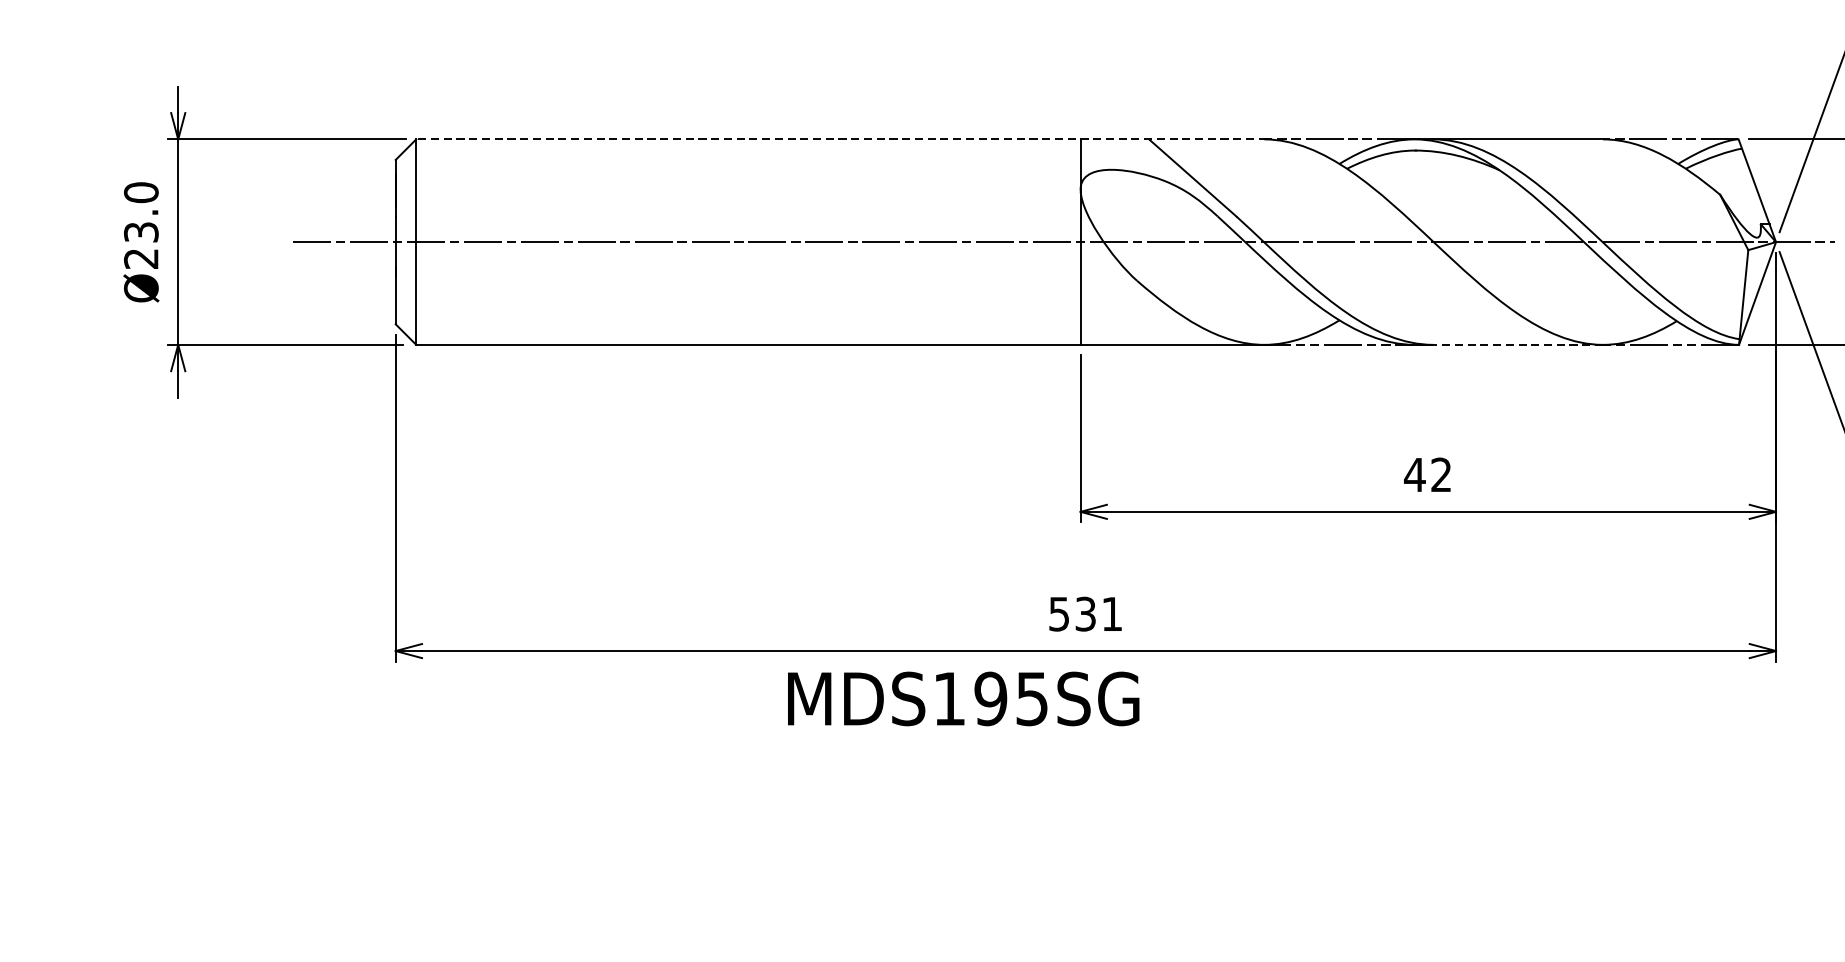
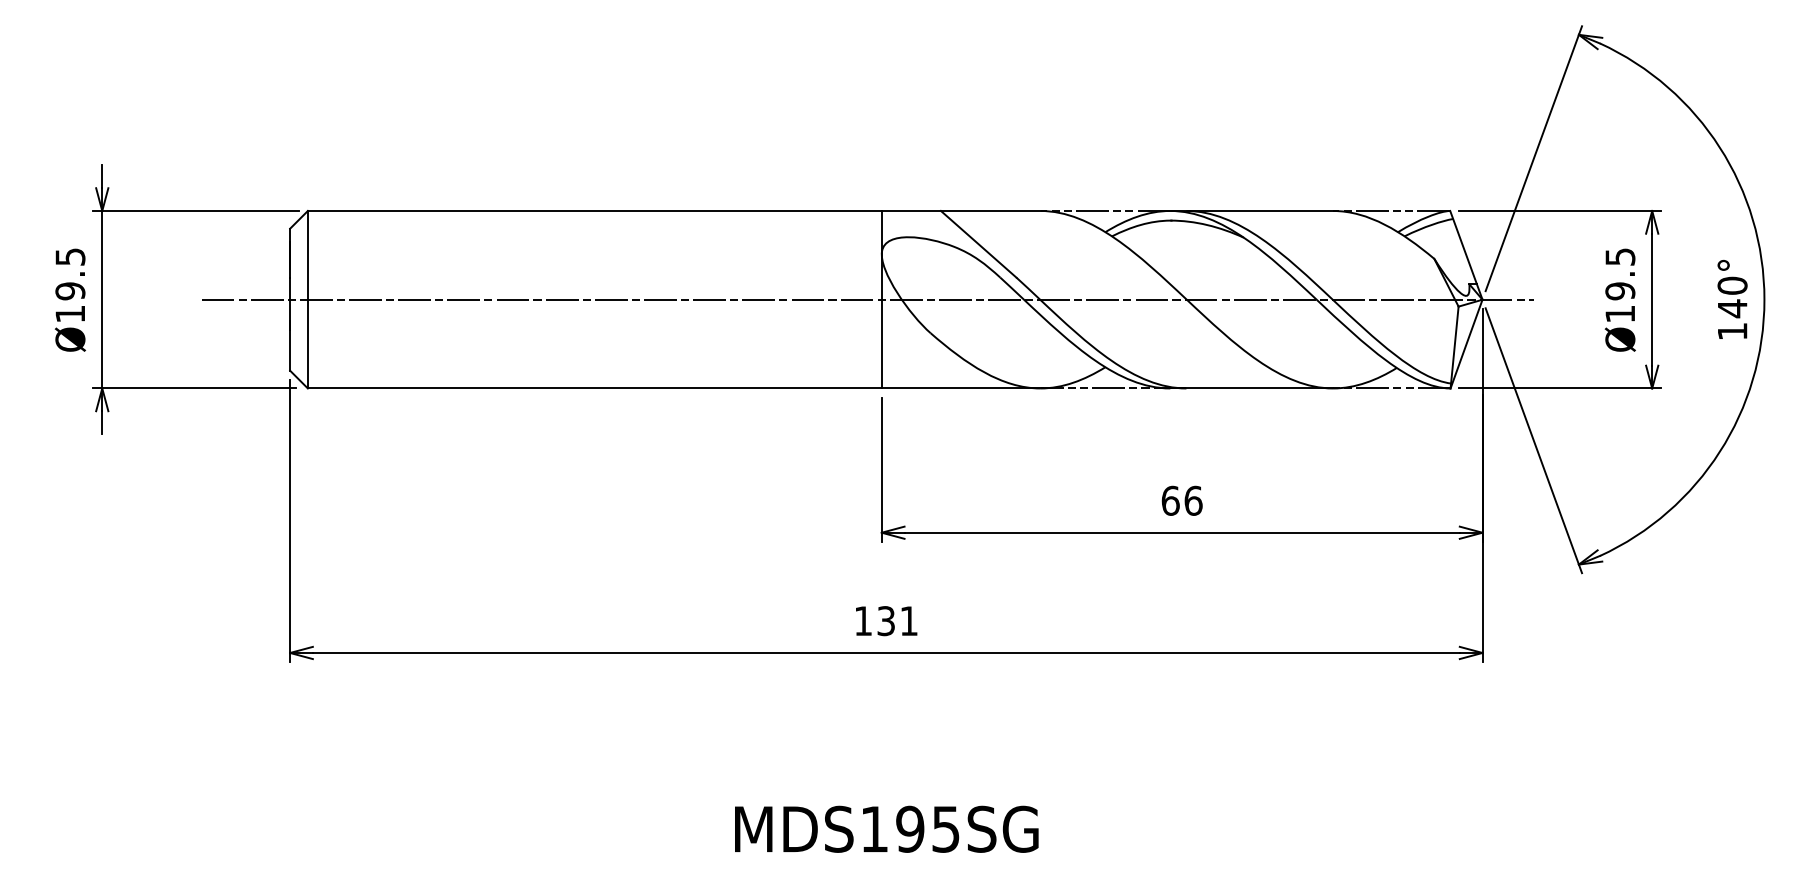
line: (840, 138) -> (674, 210), dashed -> solid
text: (141, 225) -> (70, 285), Ø23.0 -> Ø19.5
line: (1508, 344) -> (1251, 388), dashed -> solid
text: (1427, 474) -> (1181, 500), 42 -> 66
text: (1058, 614) -> (862, 621), 531 -> 131
text: (963, 697) -> (886, 828), moved

